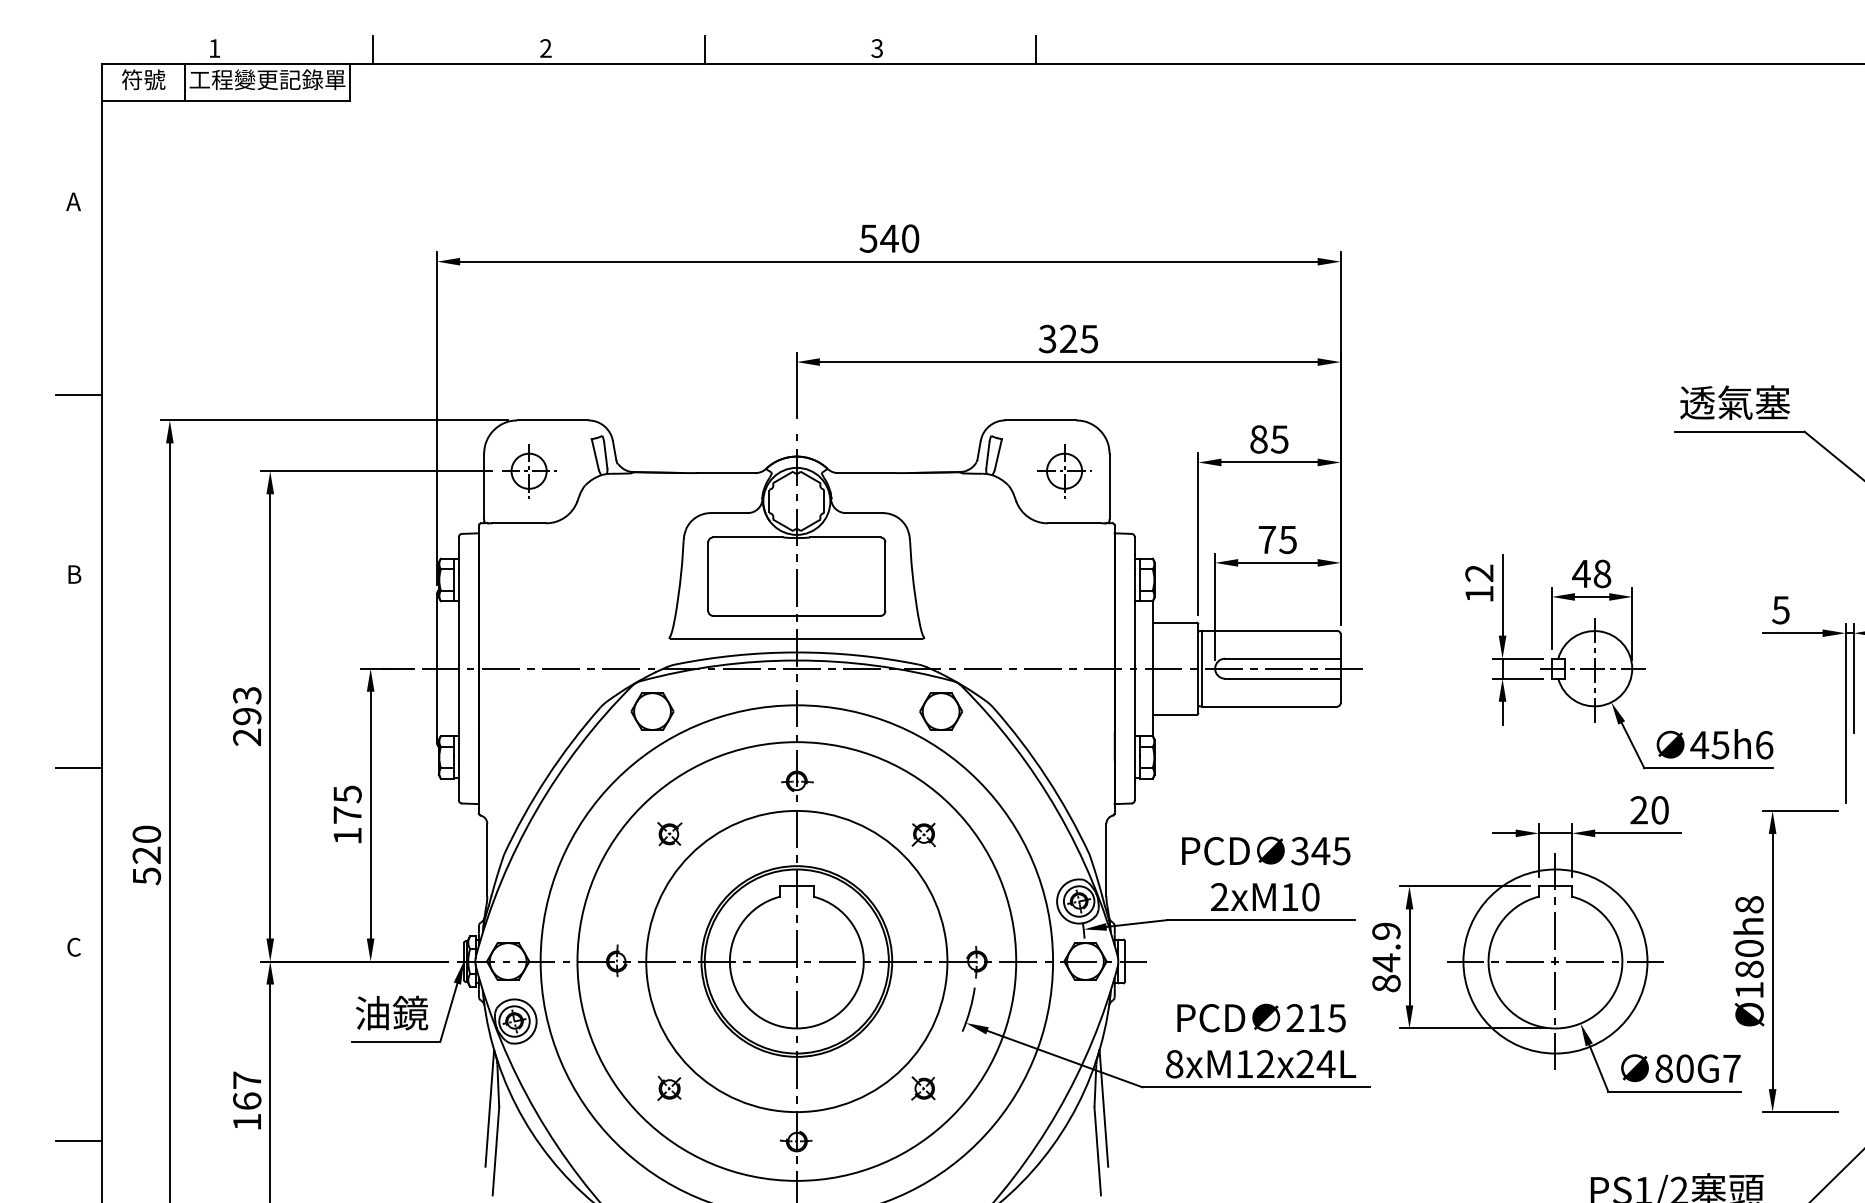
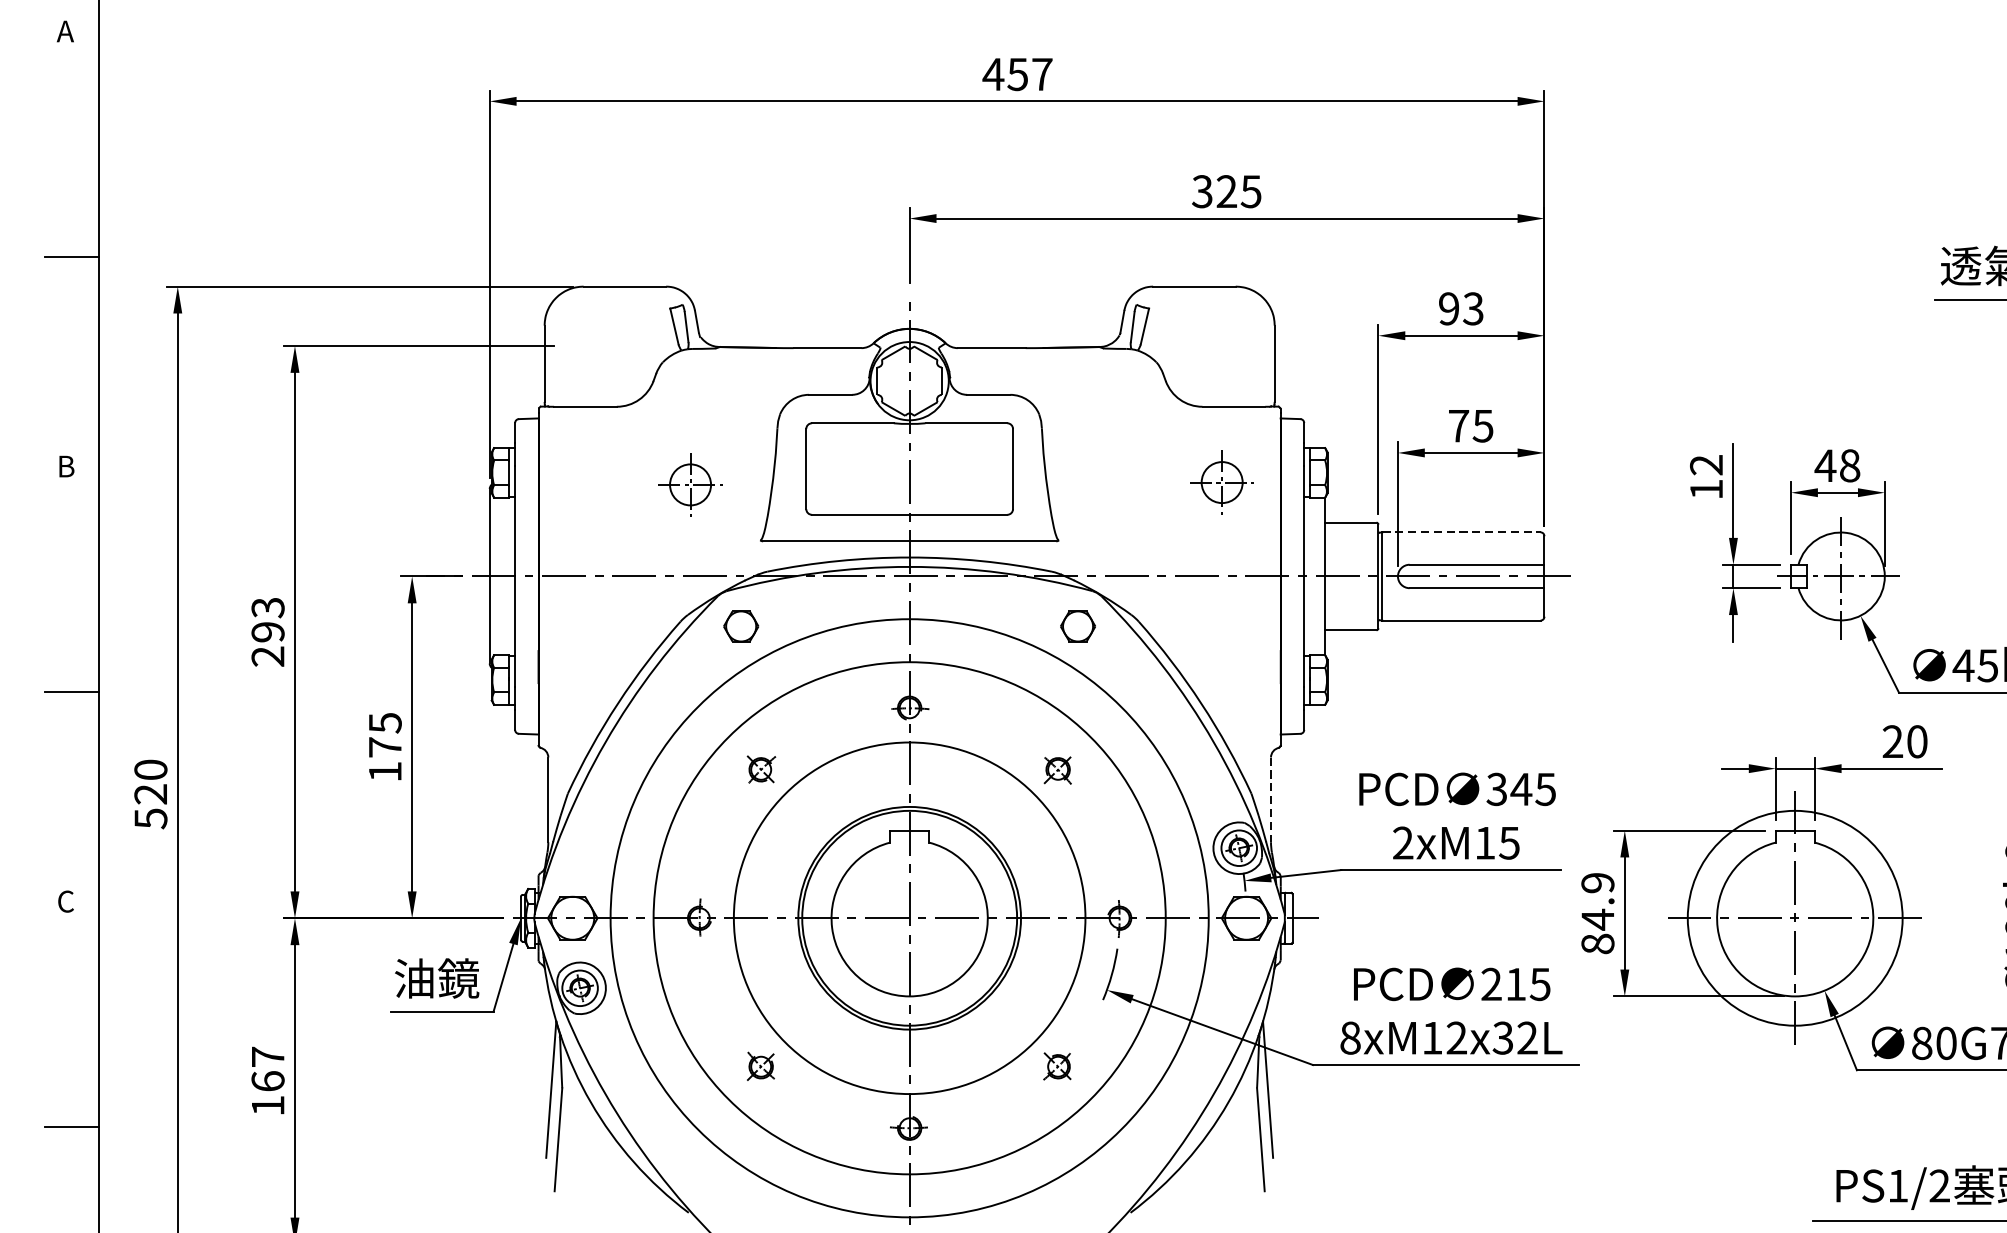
text: (889, 238) -> (1017, 74), 540 -> 457
text: (1269, 439) -> (1461, 308), 85 -> 93
part: (529, 471) -> (690, 485), moved
part: (1064, 471) -> (1222, 482), moved
line: (1269, 630) -> (1461, 531), solid -> dashed
part: (652, 711) -> (741, 626), size x0.7
part: (940, 711) -> (1077, 626), size x0.7
line: (1106, 860) -> (1271, 800), solid -> dashed
text: (1310, 897) -> (1509, 843), 2xM10 -> 2xM15
text: (1315, 1064) -> (1515, 1038), 8xM12x24L -> 8xM12x32L

